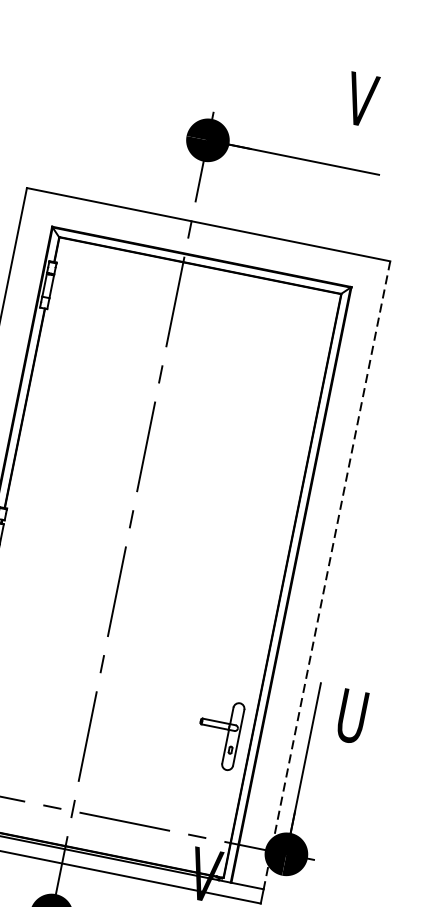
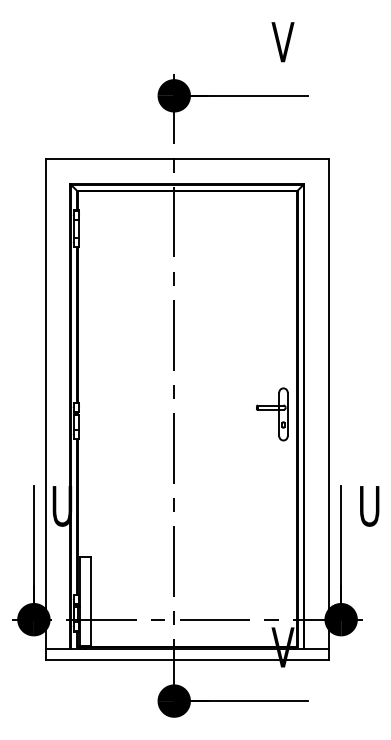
line: (327, 575) -> (329, 404), dashed -> solid
part: (219, 733) -> (272, 414), moved

